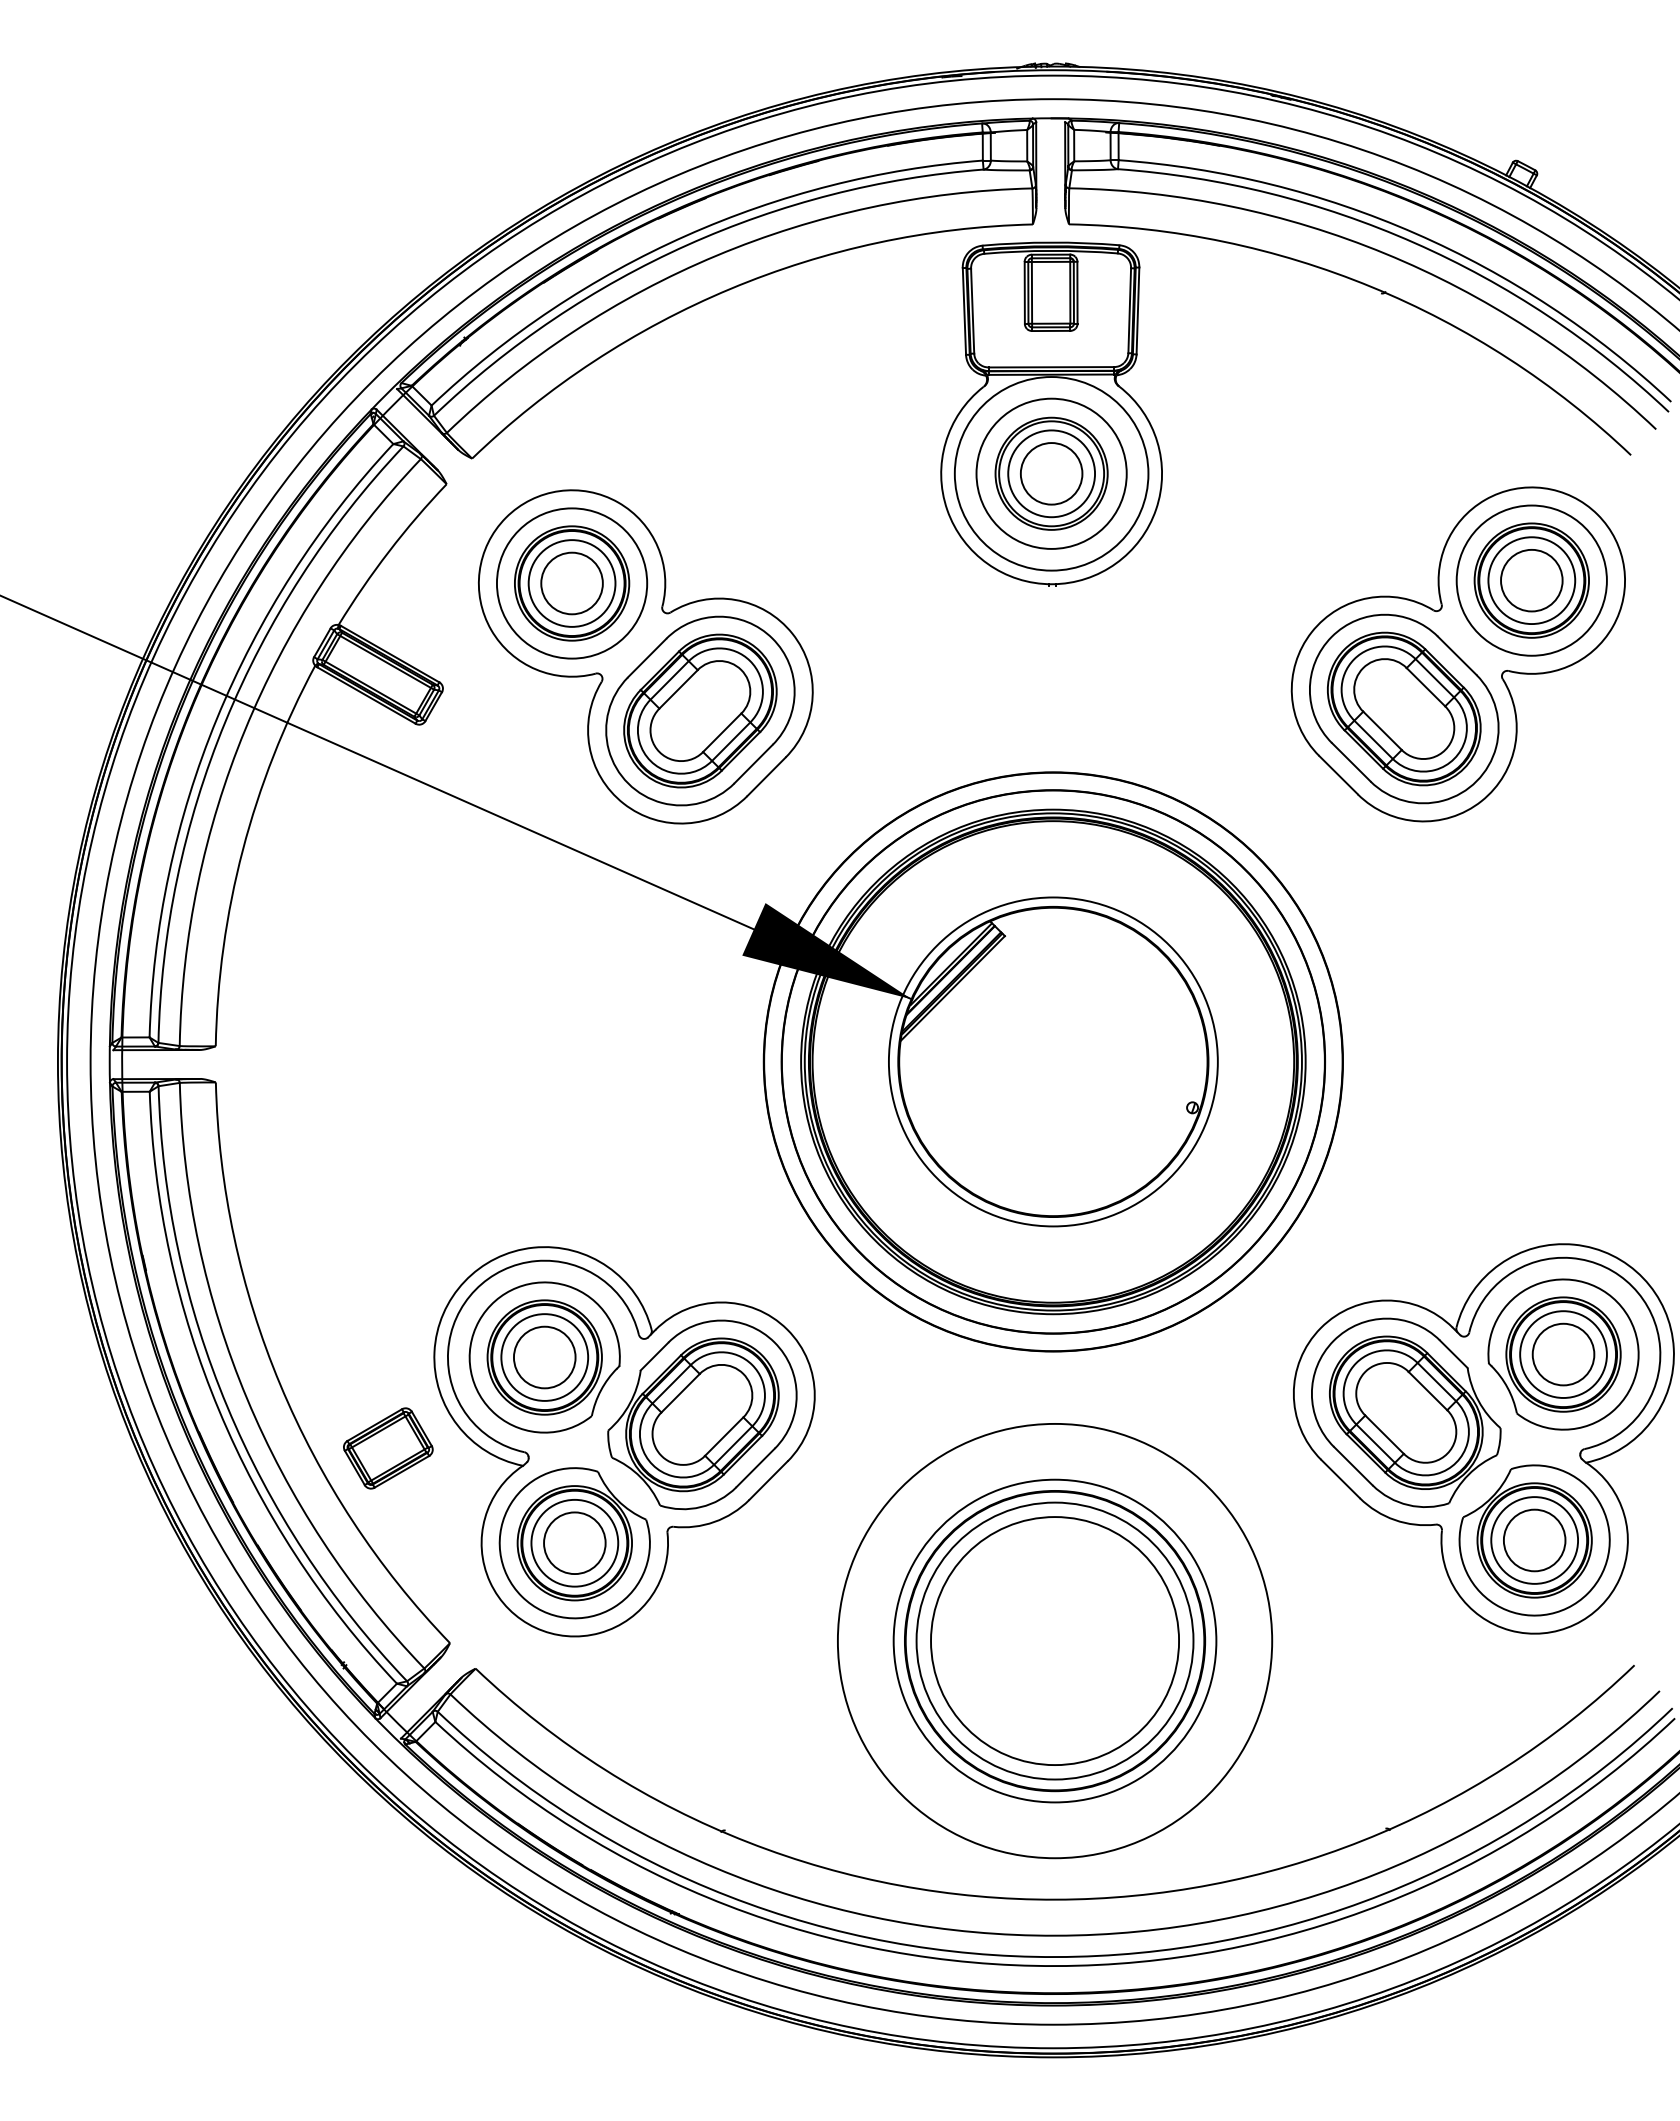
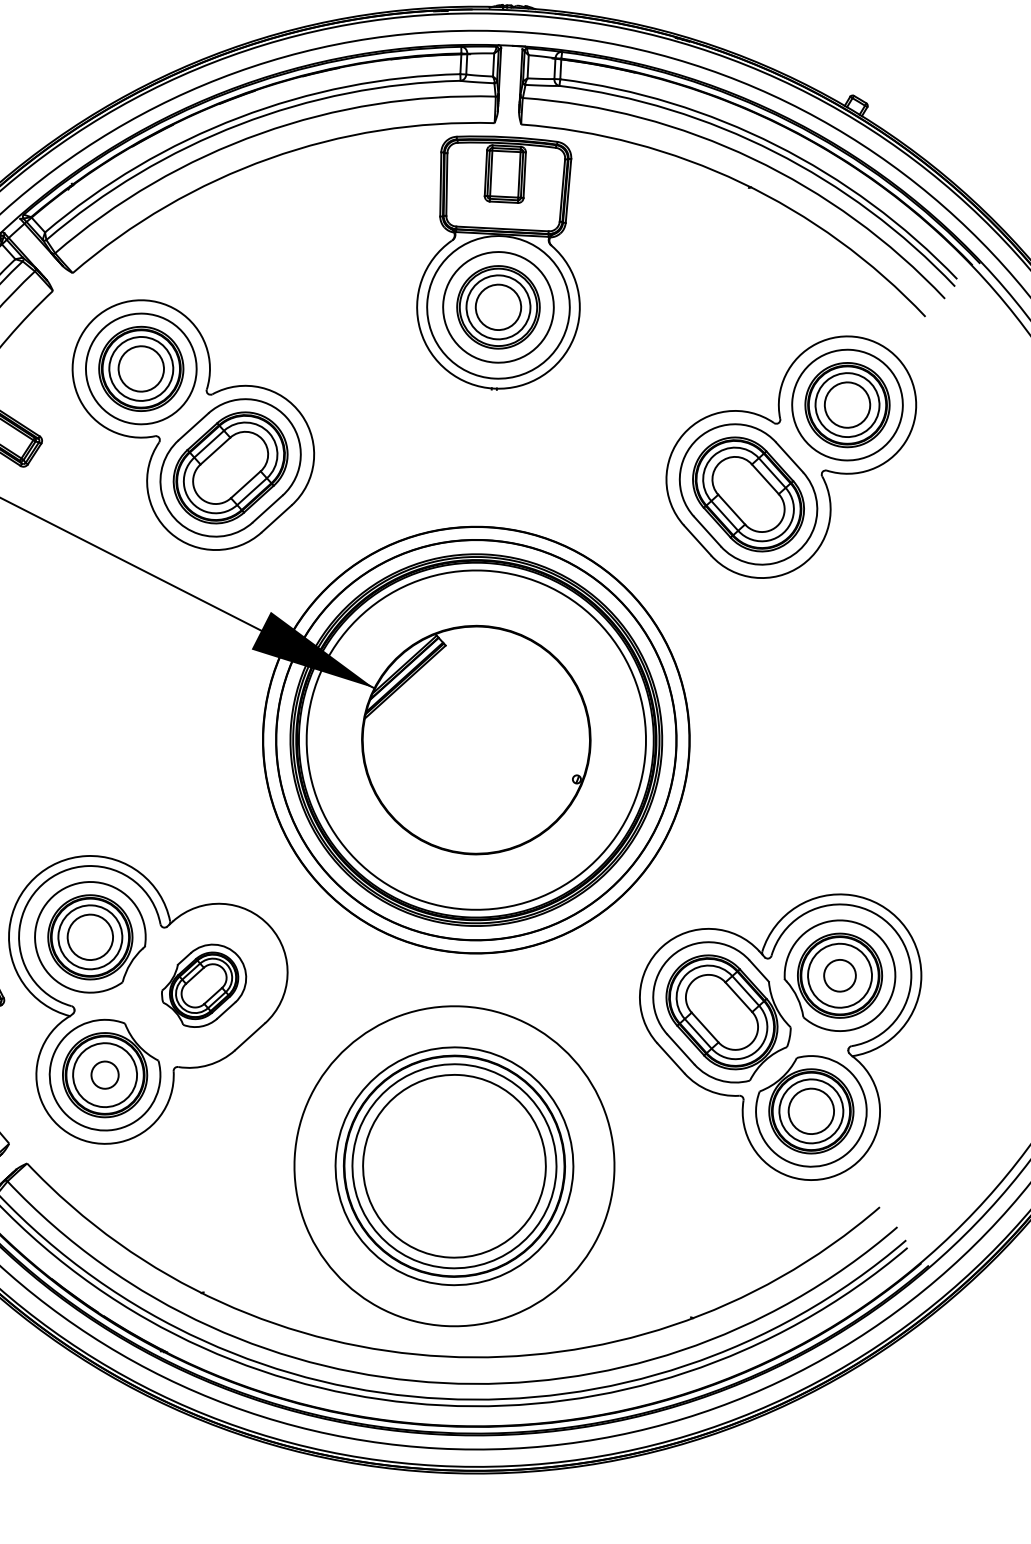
circle: (1052, 1061) -> (475, 739), size x1.4
circle: (1563, 1354) -> (839, 975), size x0.7
part: (702, 1414) -> (204, 985), size x0.6
circle: (574, 1543) -> (104, 1075), size x0.6

